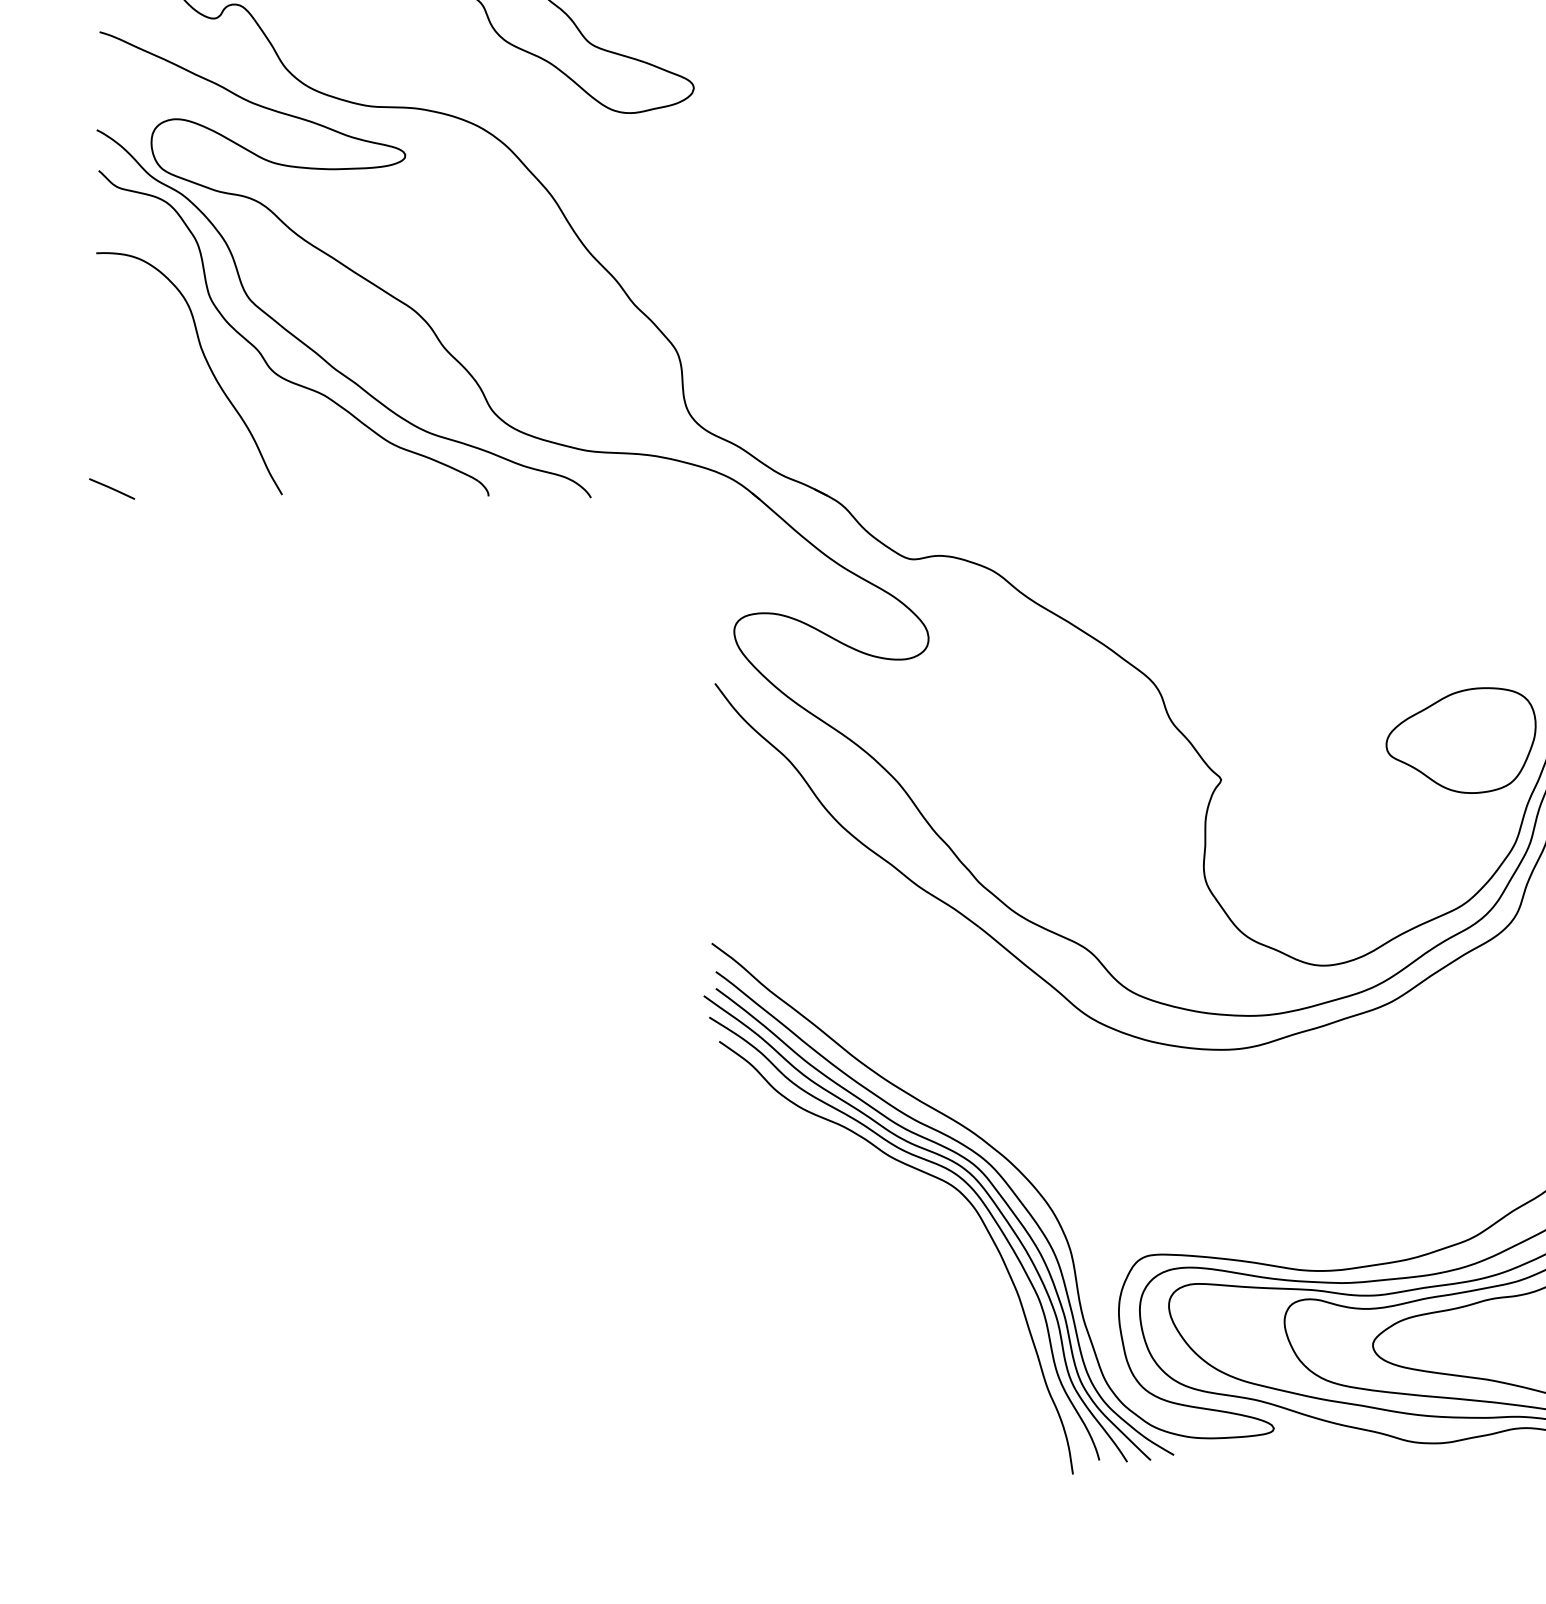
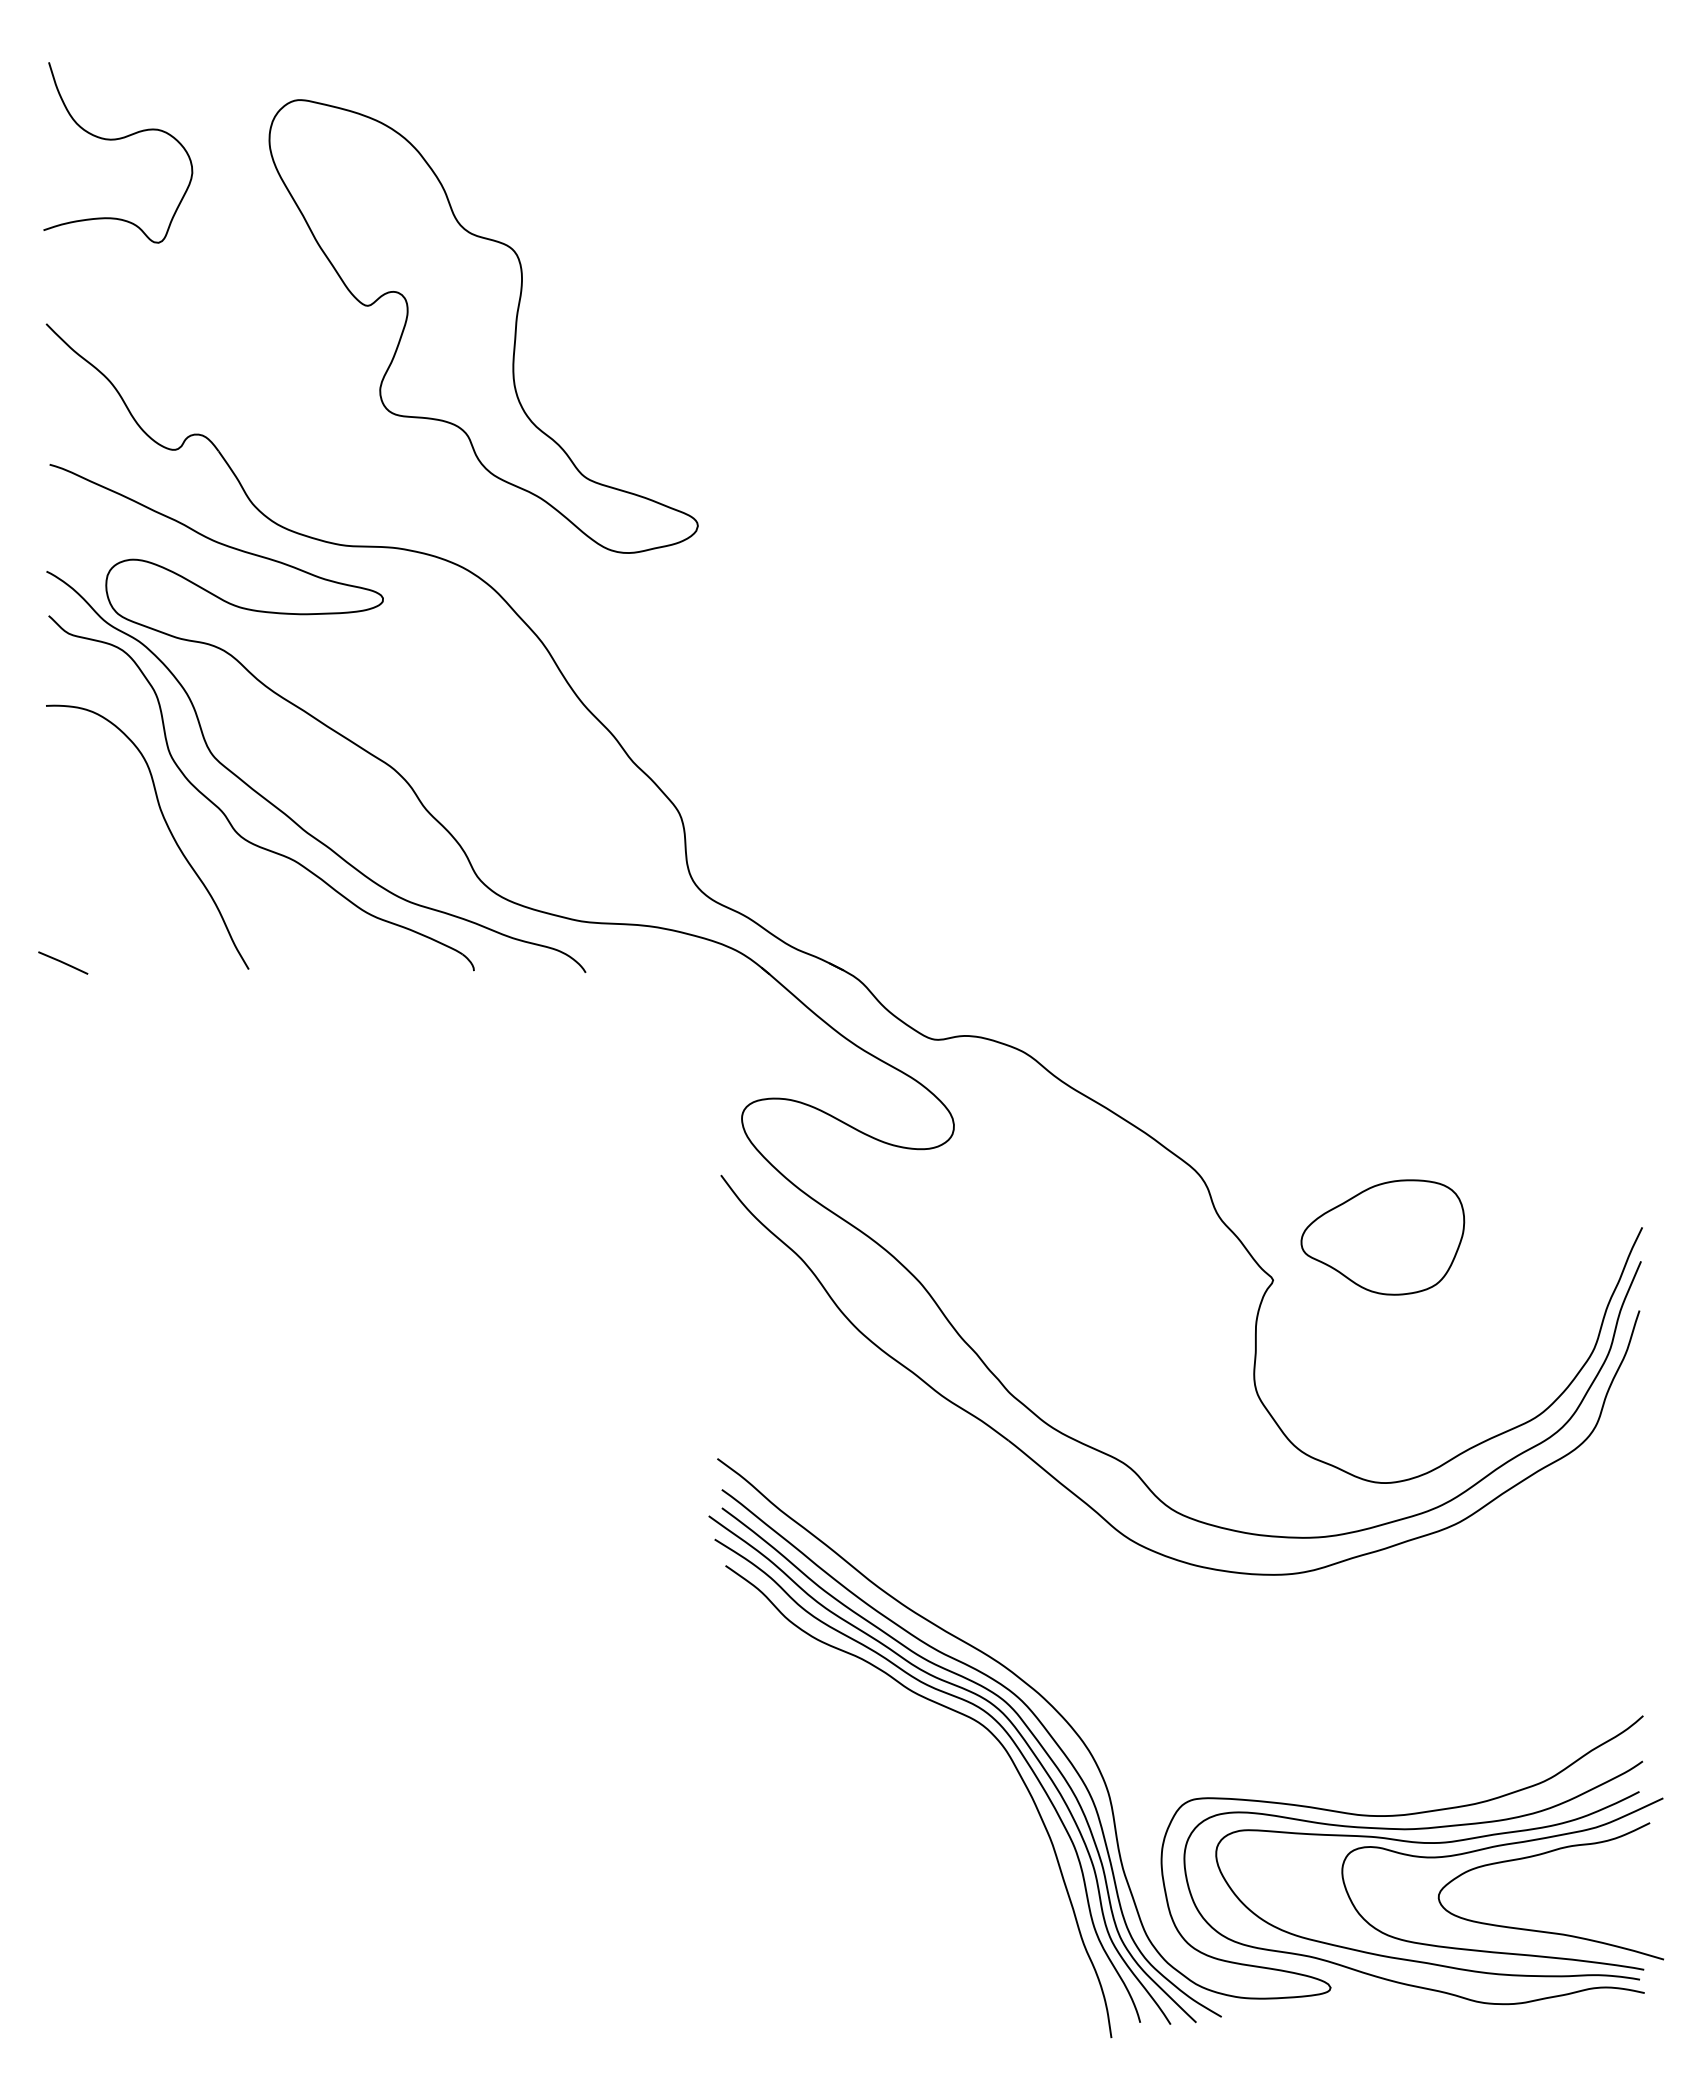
part: (1460, 740) -> (1382, 1237), moved

